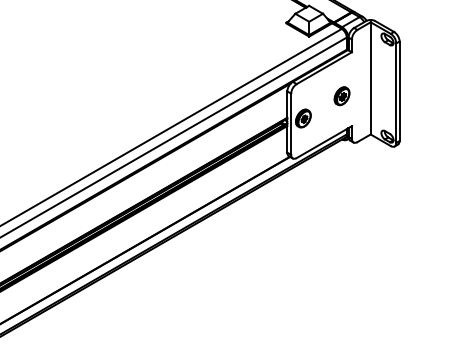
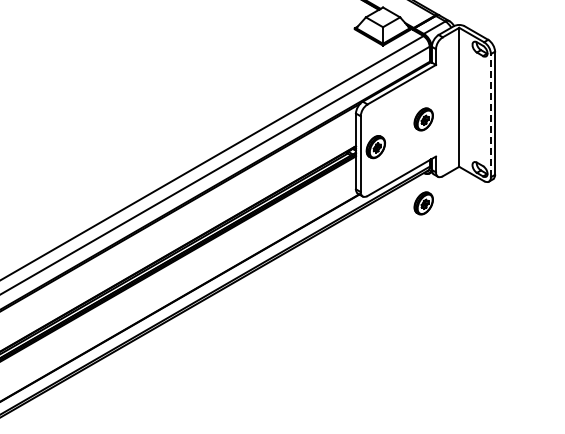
line: (395, 93) -> (490, 115), solid -> dashed
part: (341, 164) -> (423, 203), added

